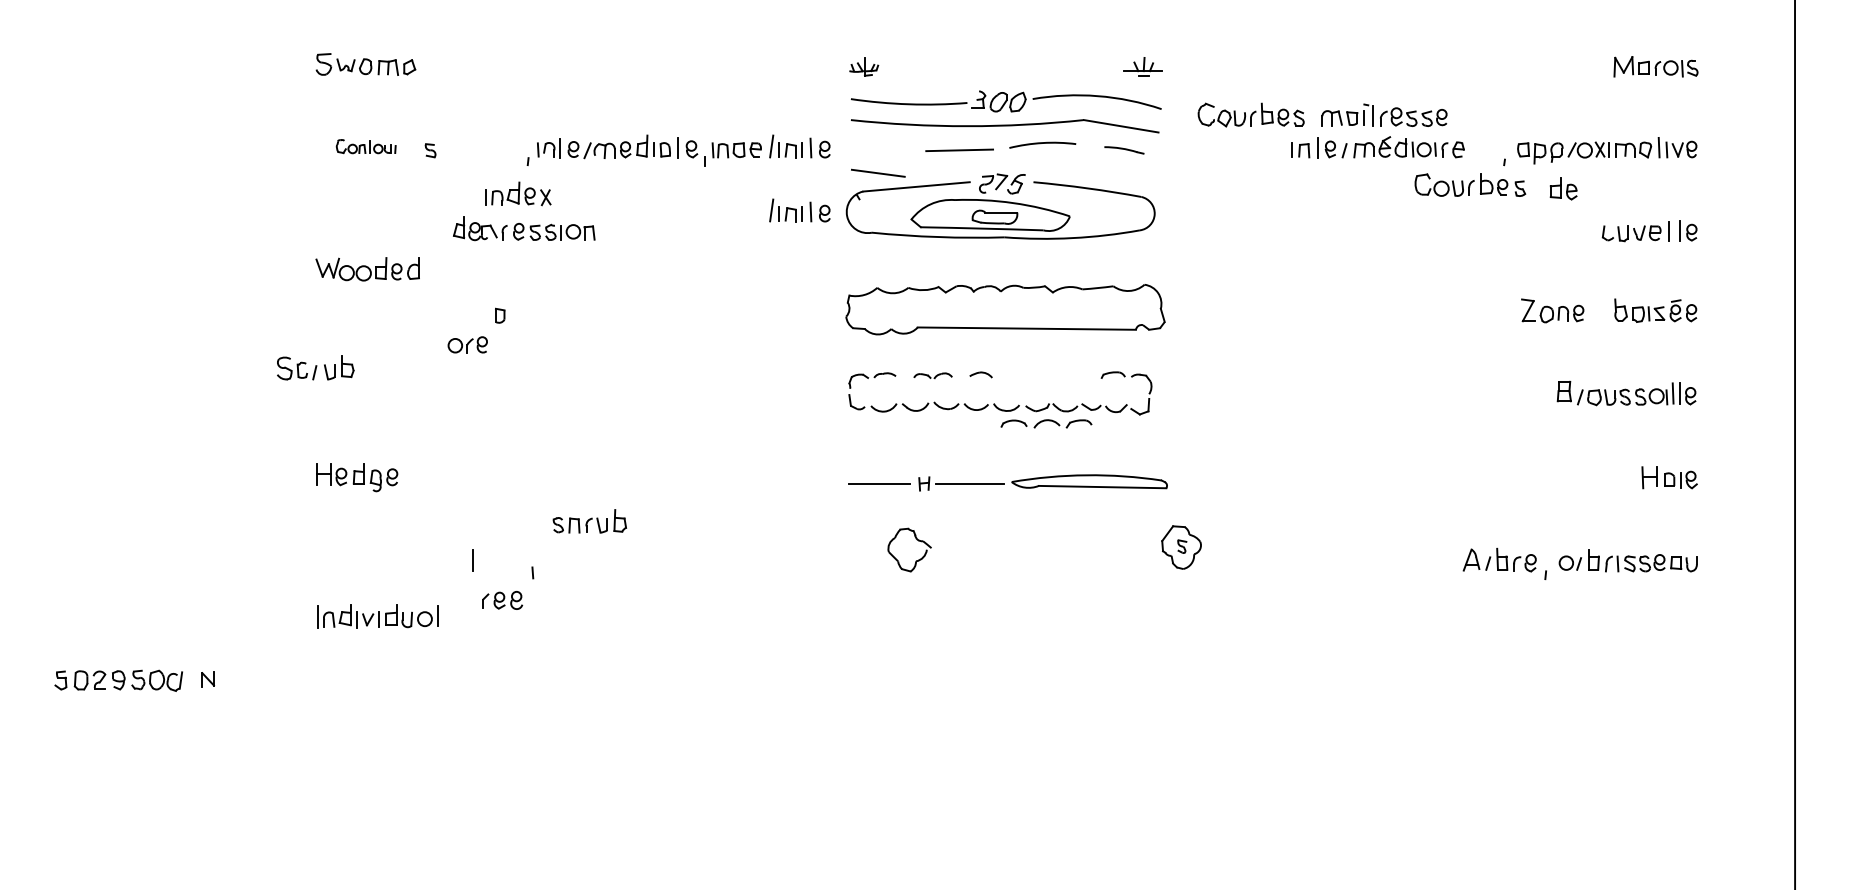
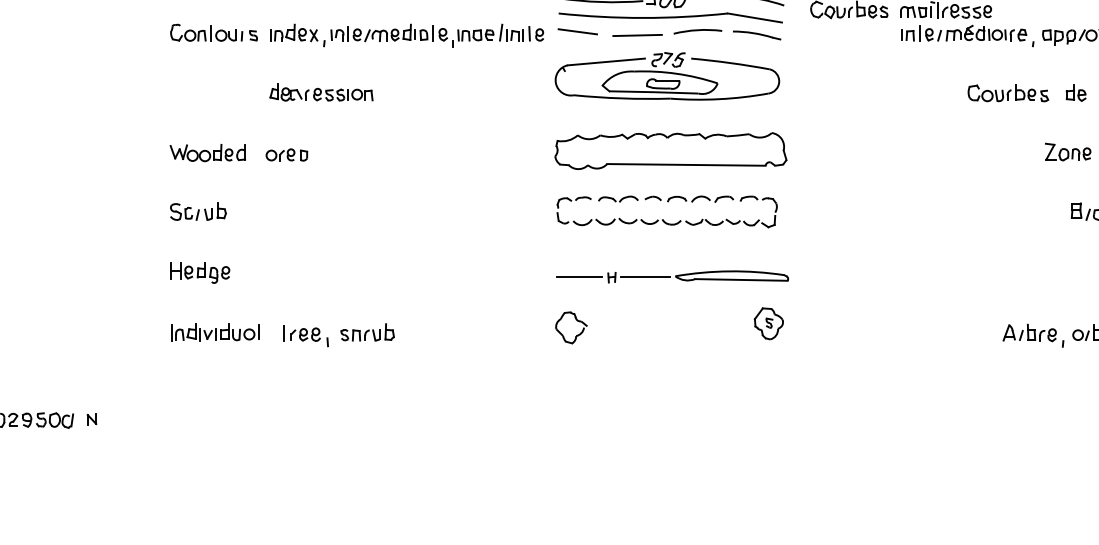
part: (366, 146) -> (206, 32), size x1.67
part: (1377, 147) -> (963, 33), moved
part: (1124, 150) -> (757, 35), size x1.67
line: (878, 172) -> (577, 31), moved
part: (1470, 184) -> (1008, 92), moved
part: (1563, 188) -> (1076, 92), moved
part: (518, 193) -> (294, 32), moved
part: (799, 210) -> (521, 79), removed
part: (367, 269) -> (207, 153), moved
part: (467, 344) -> (280, 154), moved
part: (315, 367) -> (198, 211), moved
part: (932, 375) -> (617, 198), size x1.43
part: (1046, 423) -> (700, 198), moved
part: (589, 521) -> (367, 332), moved
part: (917, 540) -> (577, 320), moved
part: (1181, 547) -> (768, 323), moved
part: (502, 600) -> (305, 334), moved
part: (377, 616) -> (214, 332), moved

